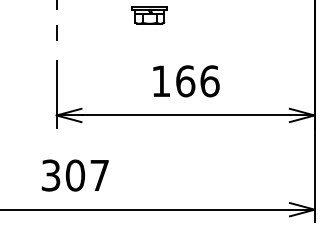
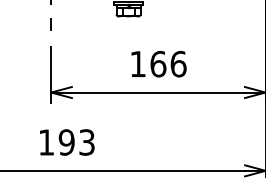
text: (74, 175) -> (66, 142), 307 -> 193

